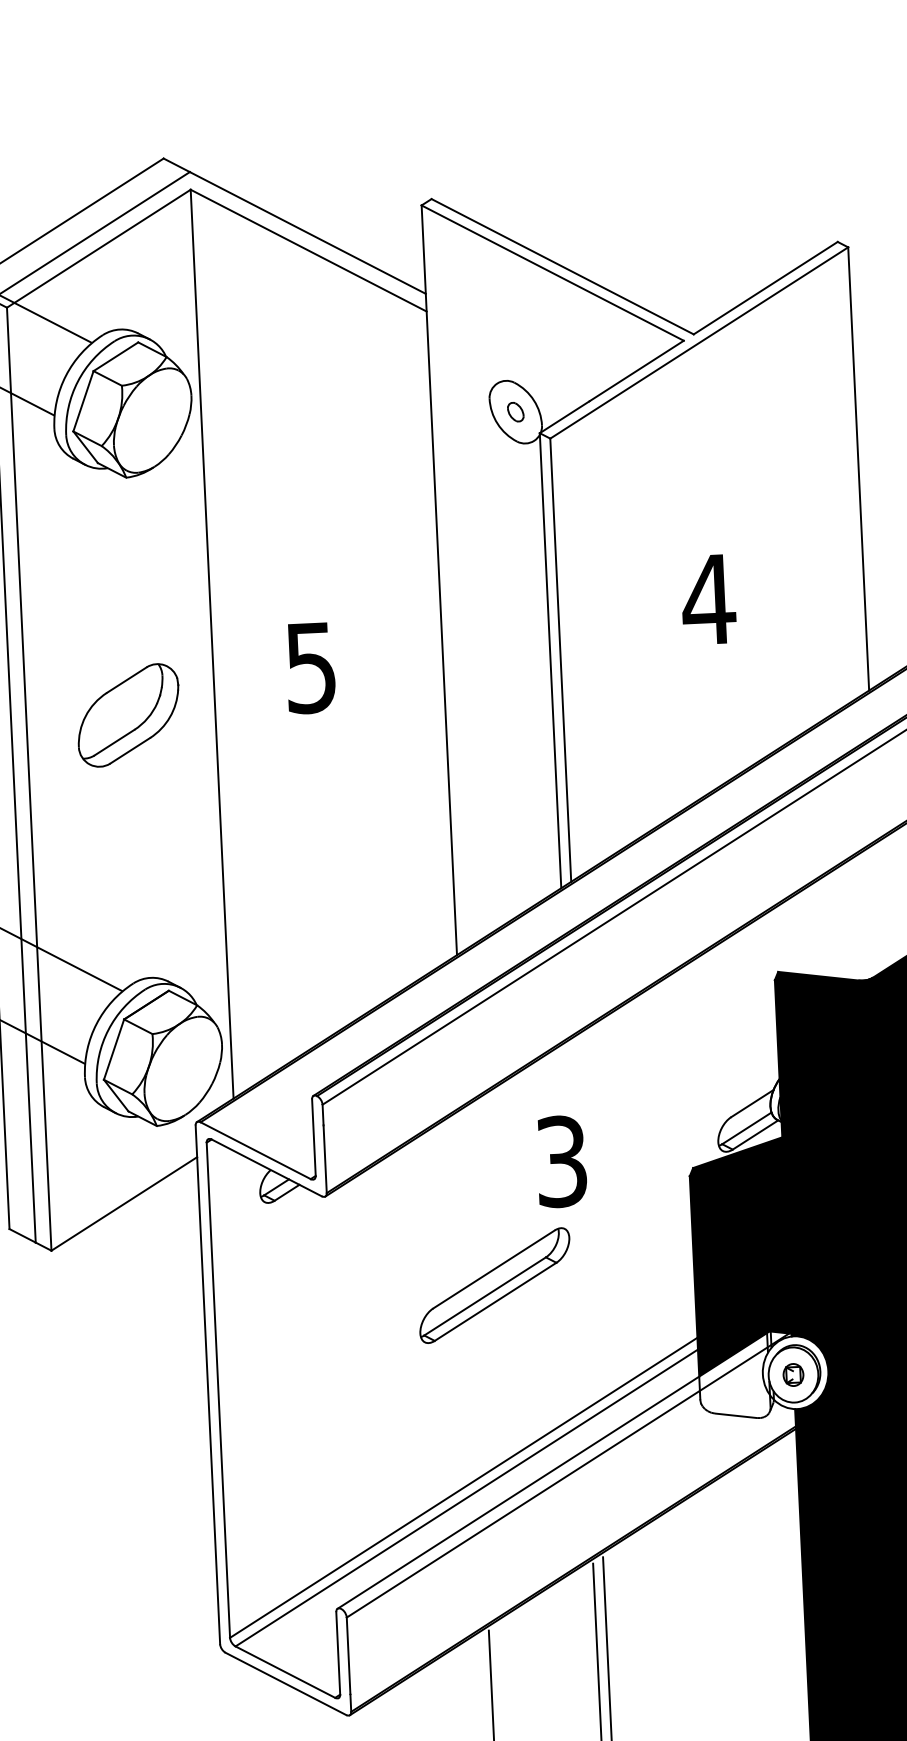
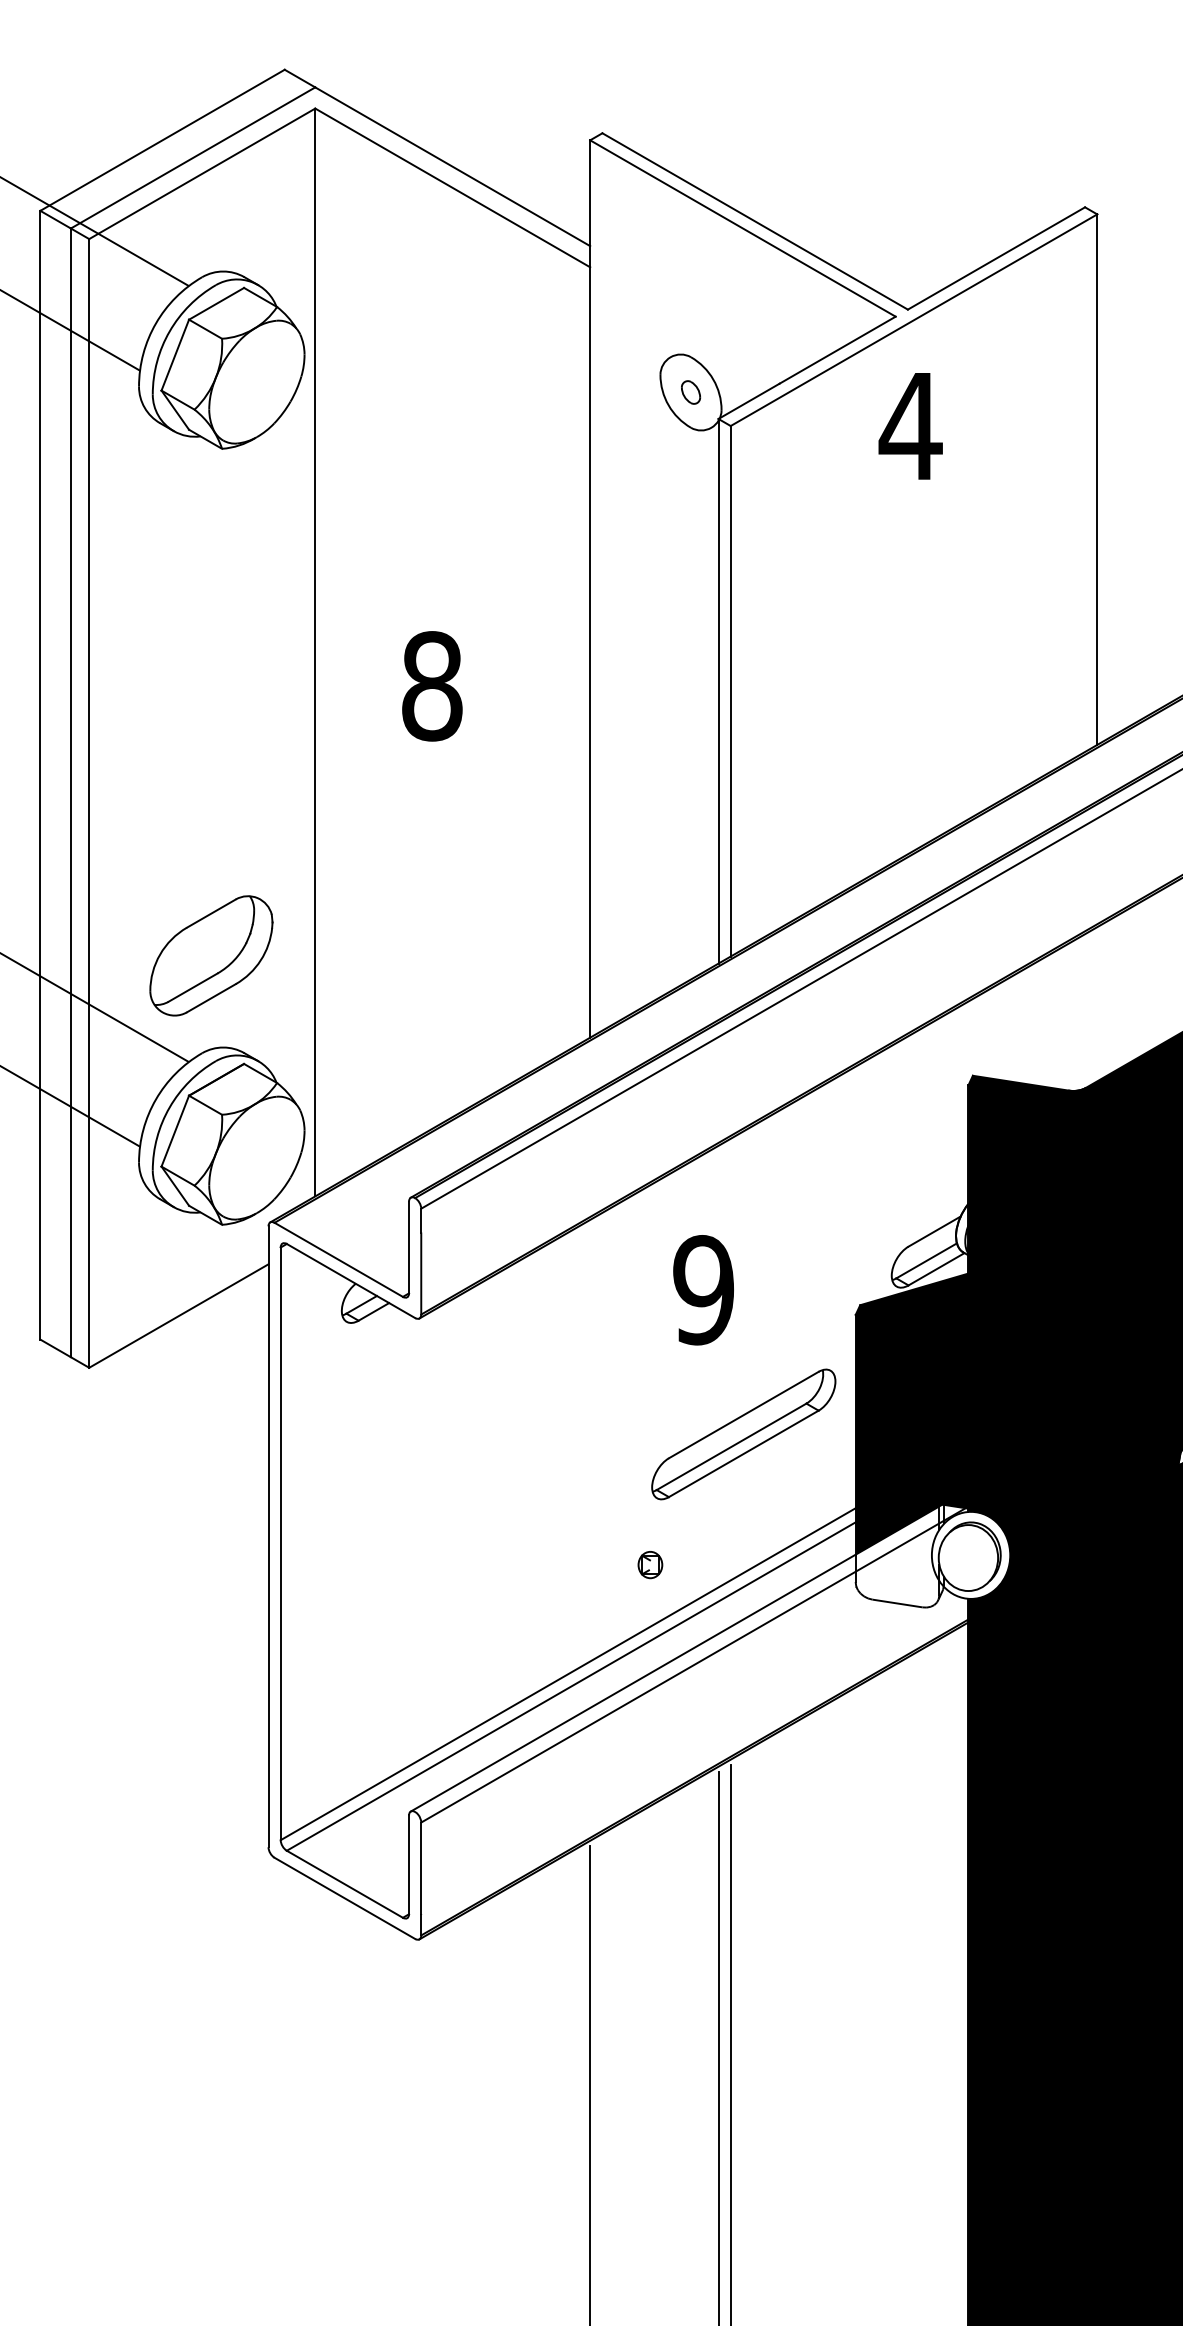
text: (708, 599) -> (910, 426), moved
text: (311, 667) -> (432, 686), 5 -> 8
part: (128, 715) -> (211, 955), moved
text: (561, 1161) -> (703, 1290), 3 -> 9
part: (494, 1285) -> (743, 1434), moved
part: (793, 1375) -> (650, 1565), moved

